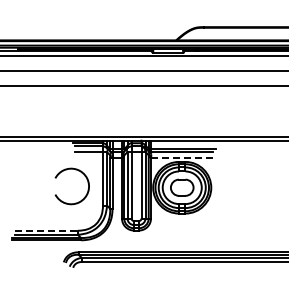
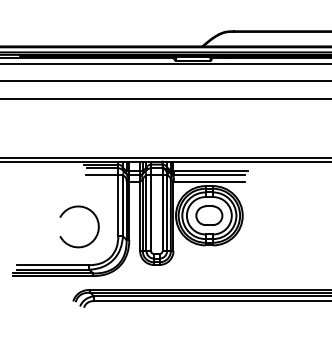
line: (181, 157) -> (208, 180), dashed -> solid
curve: (87, 183) -> (97, 223), moved
line: (46, 230) -> (53, 264), dashed -> solid

